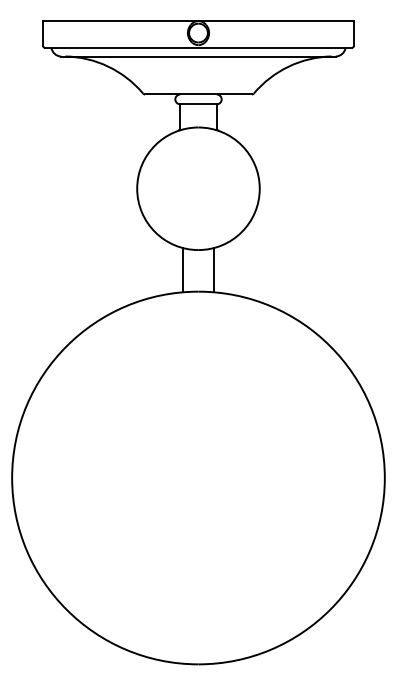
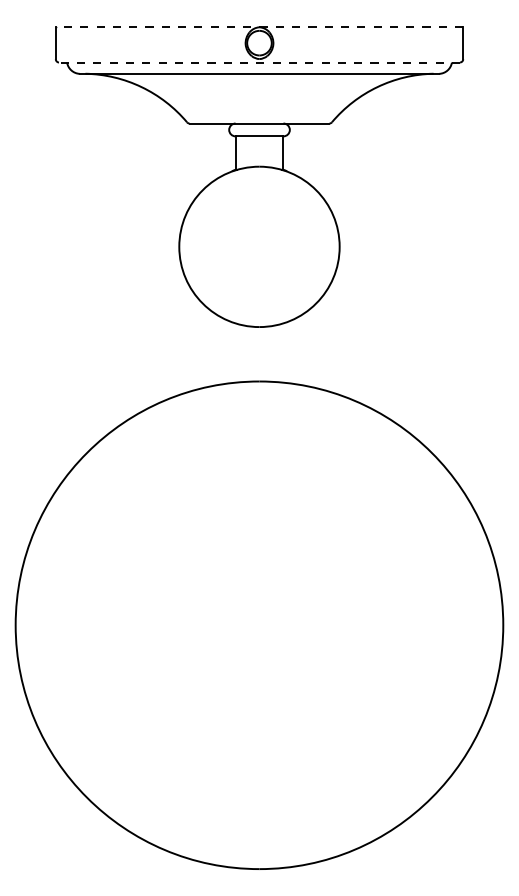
line: (198, 21) -> (259, 27), solid -> dashed
line: (198, 47) -> (259, 62), solid -> dashed
line: (183, 270) -> (239, 353), removed
line: (213, 270) -> (279, 353), removed

